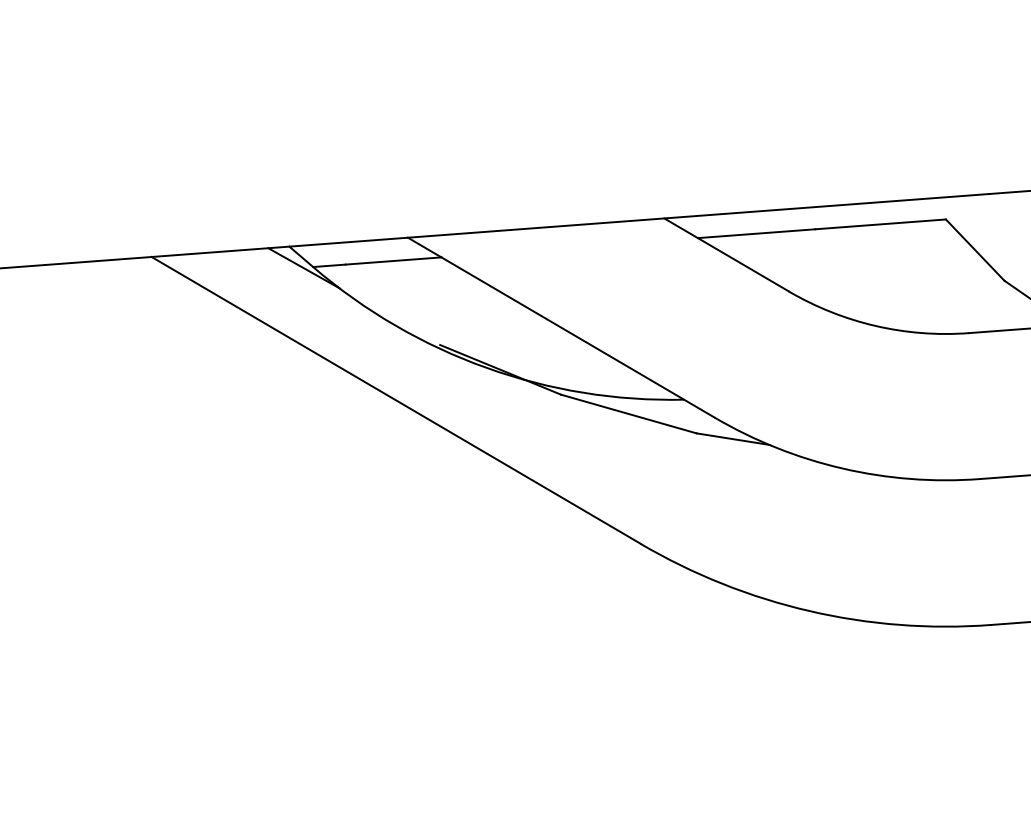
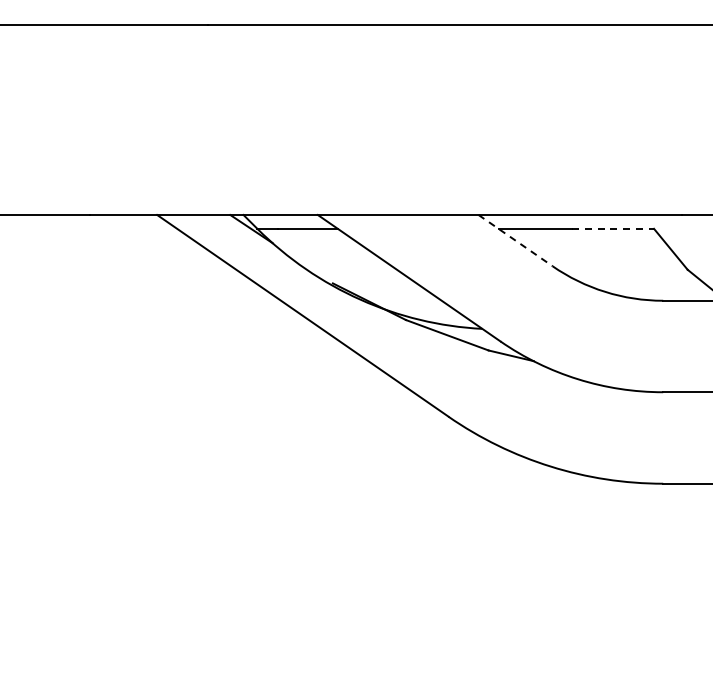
line: (881, 223) -> (613, 228), solid -> dashed
line: (726, 254) -> (515, 240), solid -> dashed

